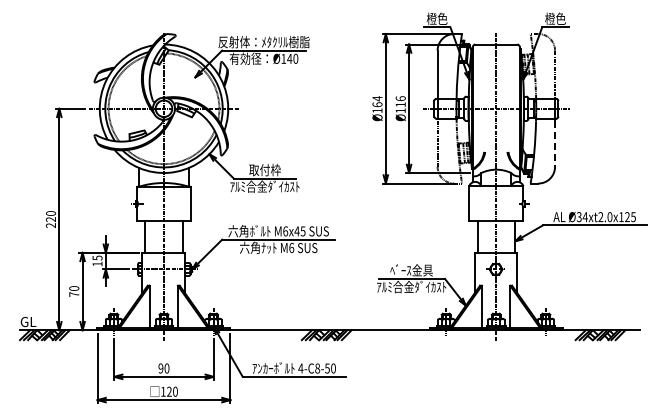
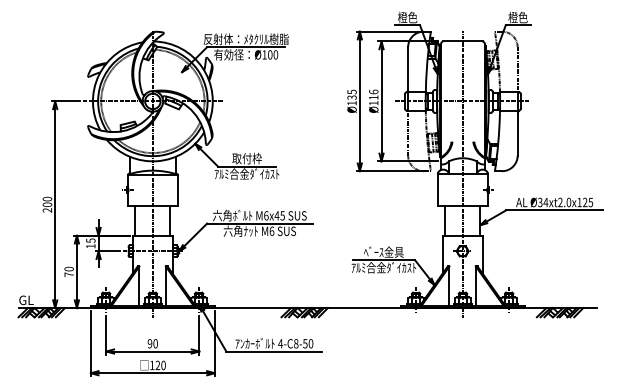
text: (289, 58) -> (269, 54), Ø140 -> Ø100
text: (377, 101) -> (352, 94), Ø164 -> Ø135
line: (555, 144) -> (518, 134), dashed -> solid
text: (51, 219) -> (47, 204), 220 -> 200

